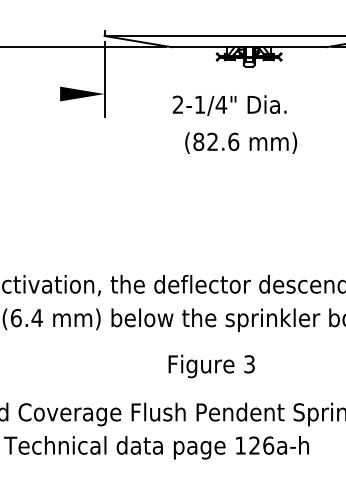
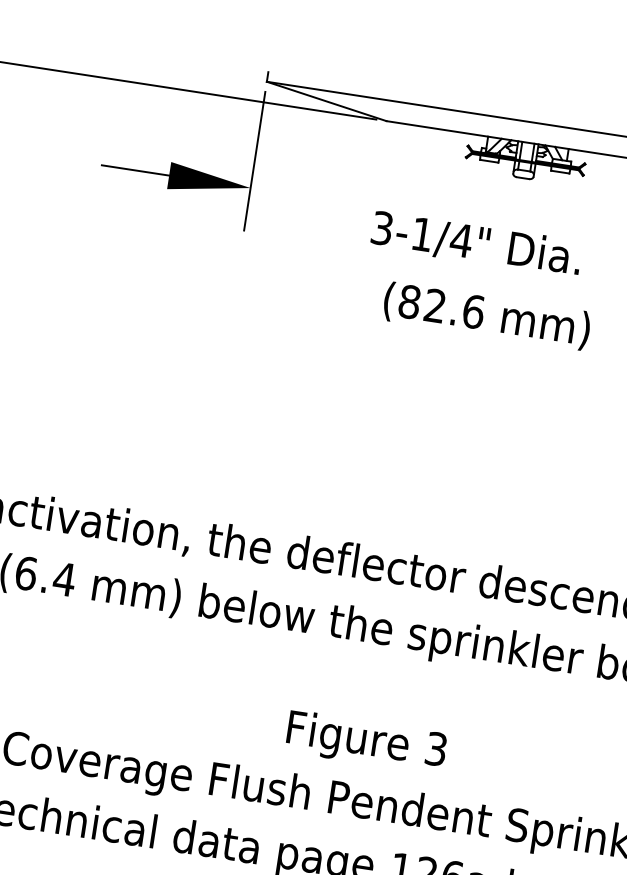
line: (41, 94) -> (134, 171), added
text: (178, 104) -> (383, 227), 2-1/4" -> 3-1/4"
text: (211, 366) -> (366, 742), moved

